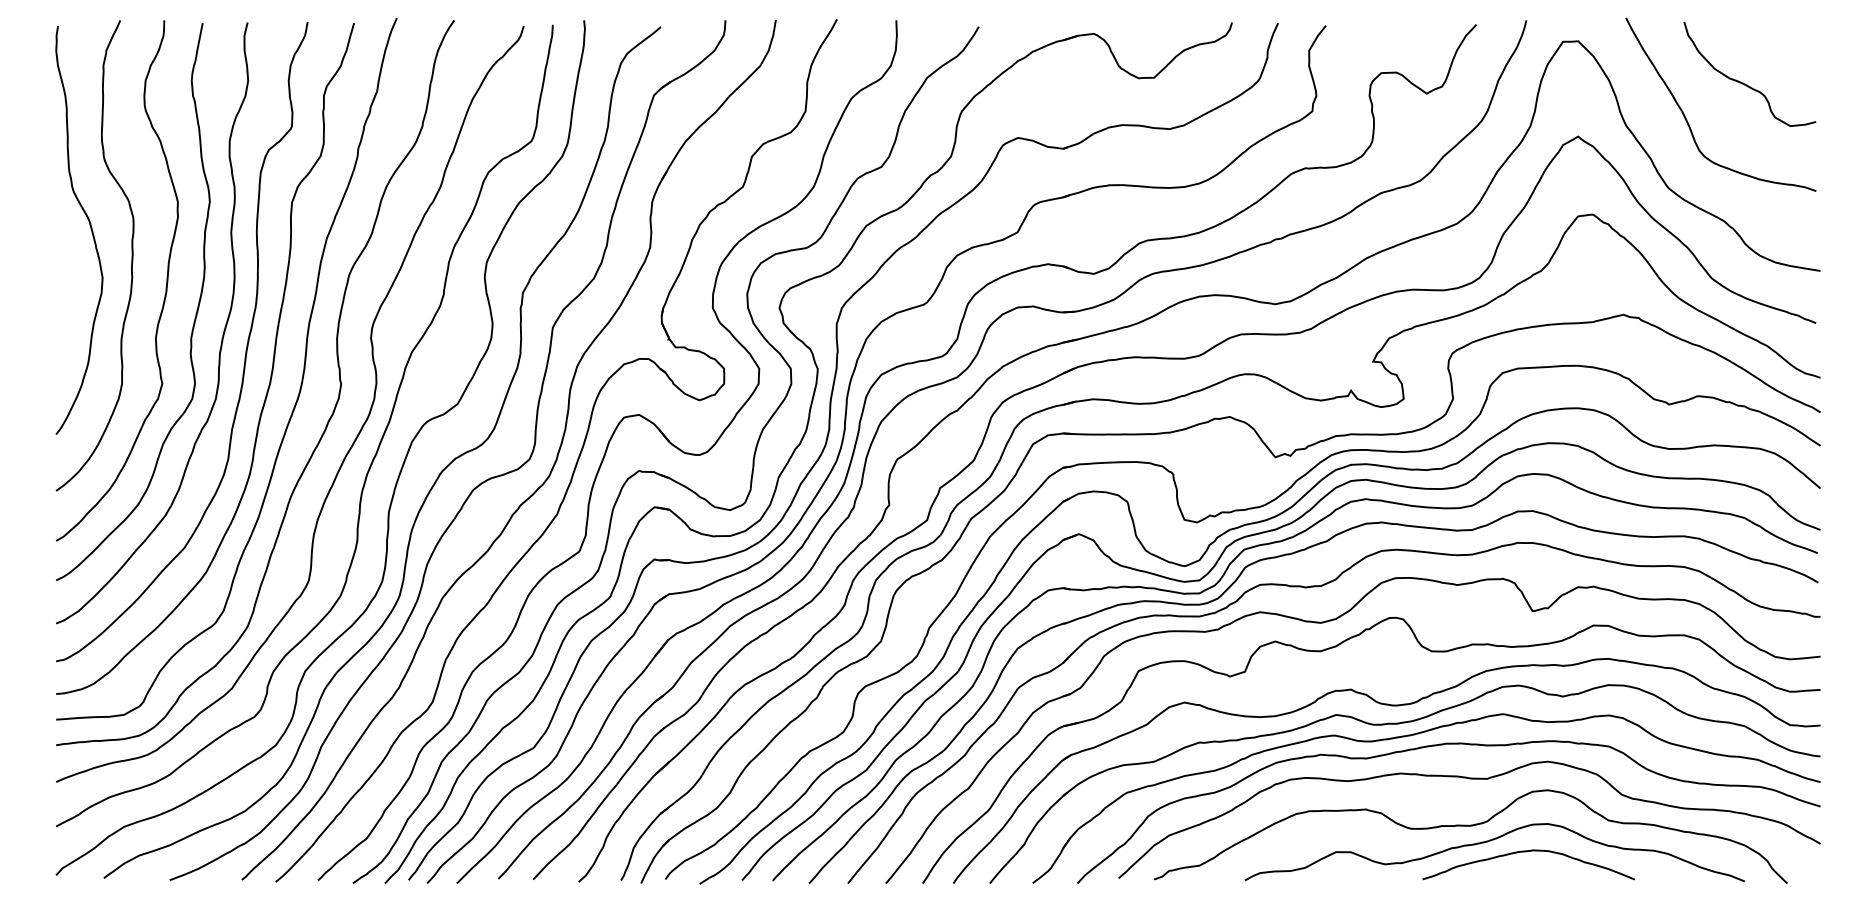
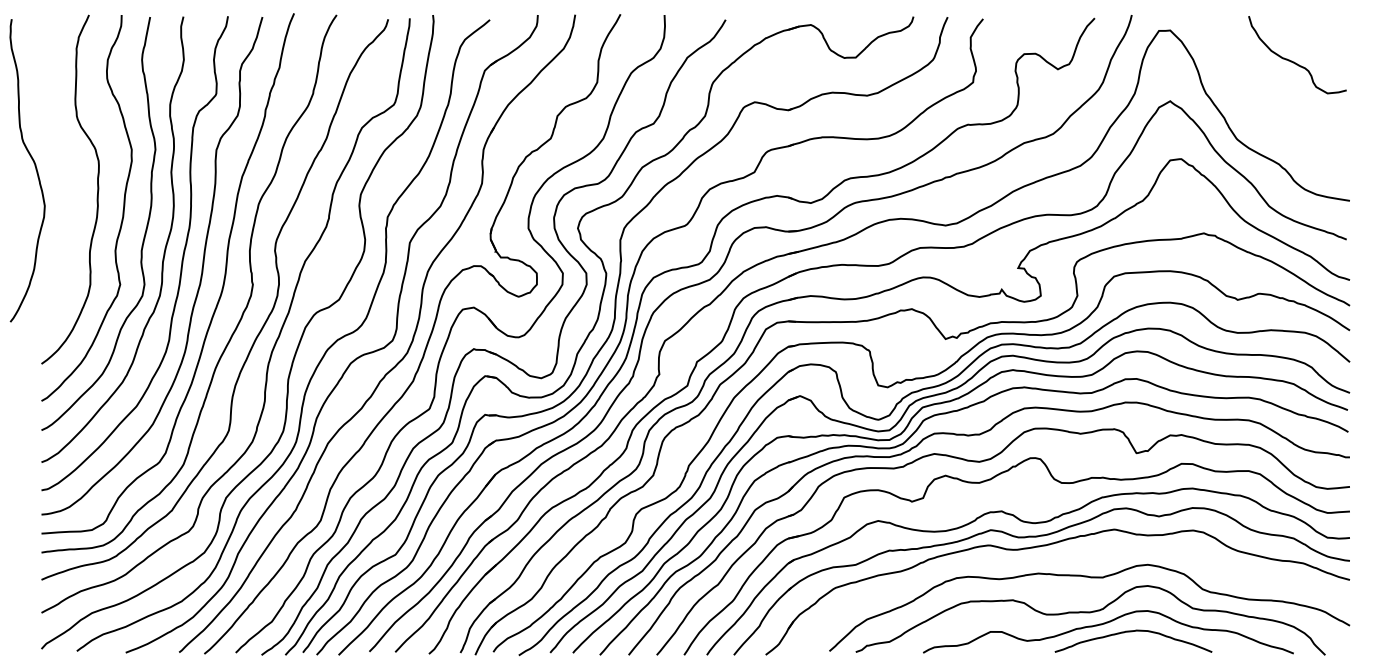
curve: (1686, 117) -> (1250, 87), removed
curve: (89, 225) -> (35, 167), moved
curve: (1436, 746) -> (1065, 553), removed

